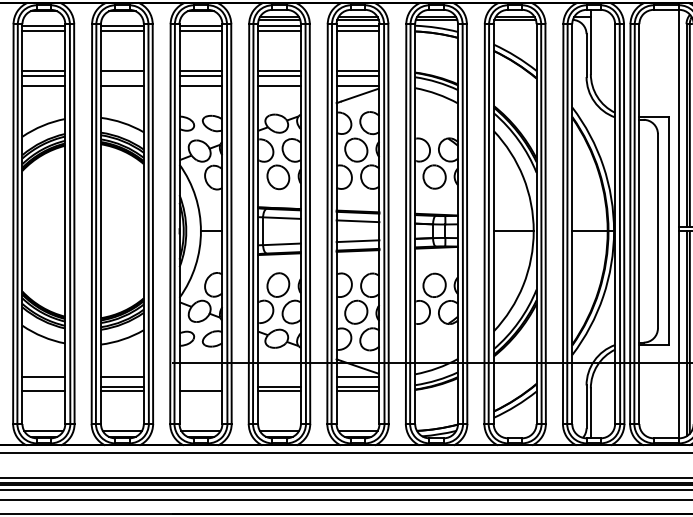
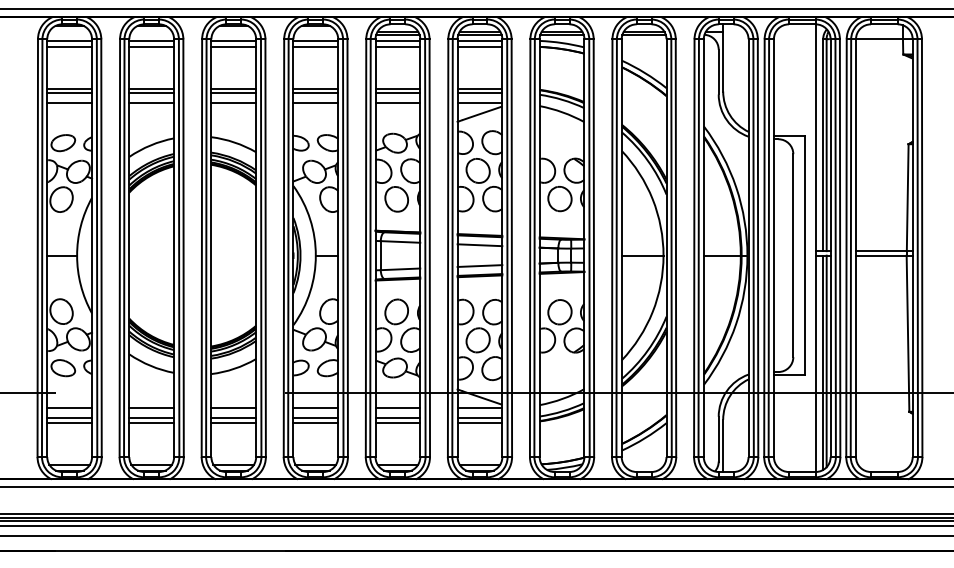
line: (122, 76) -> (233, 93), added
line: (200, 376) -> (315, 407), added
line: (279, 376) -> (397, 407), added
line: (43, 387) -> (151, 418), added
line: (200, 387) -> (315, 418), added

